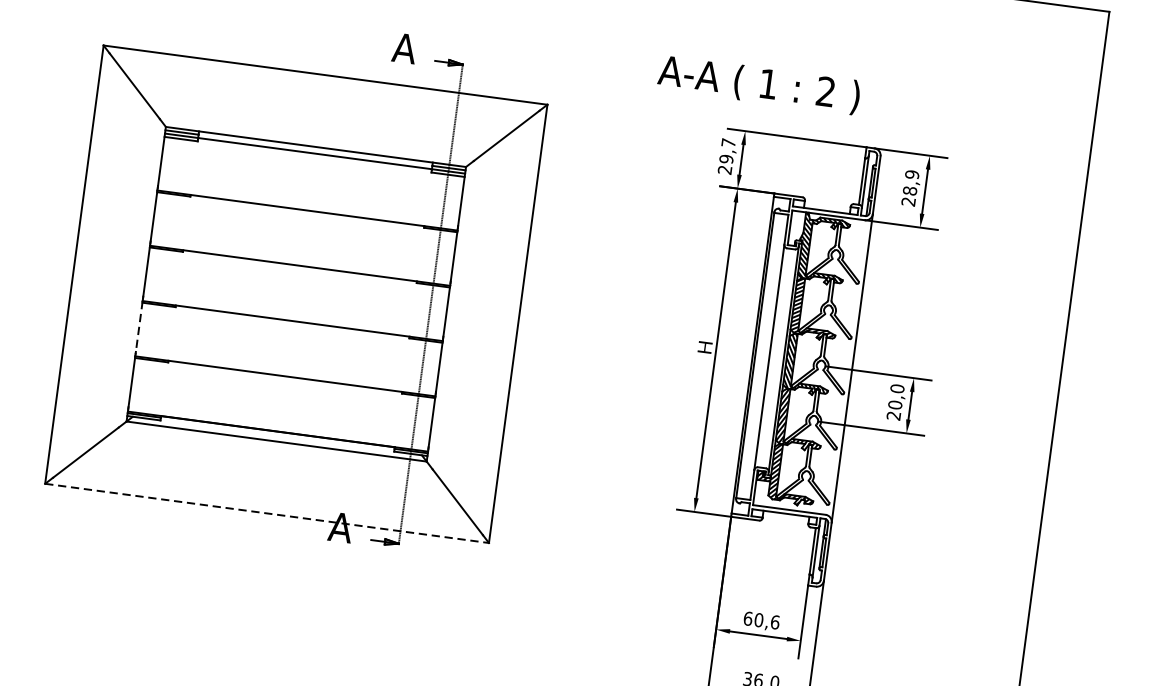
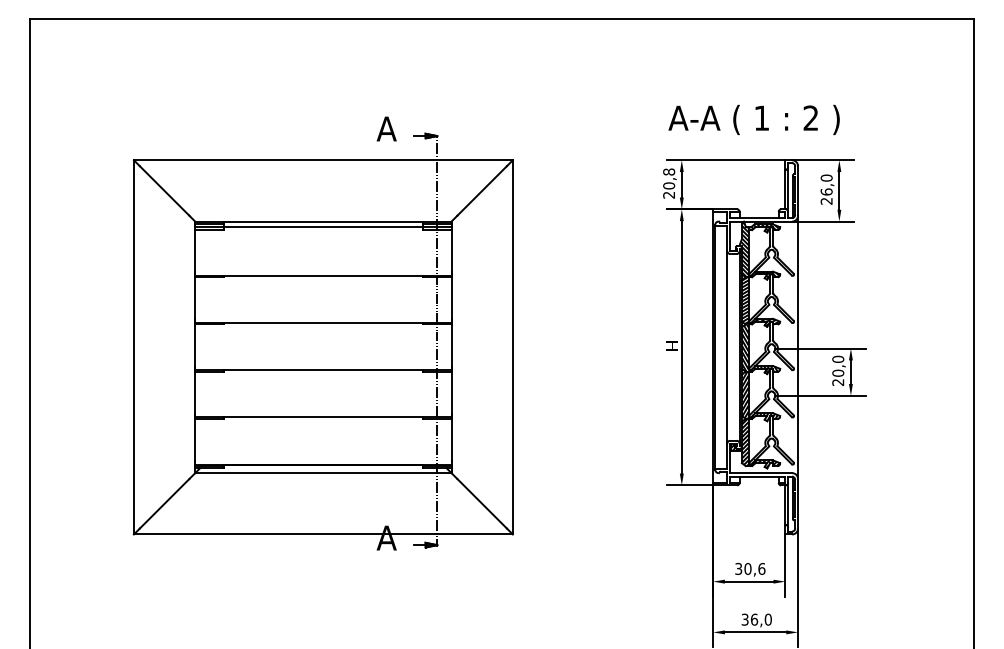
text: (758, 84) -> (753, 119), moved
text: (728, 150) -> (669, 178), 29,7 -> 20,8
text: (911, 182) -> (826, 184), 28,9 -> 26,0
line: (139, 325) -> (195, 391), dashed -> solid
line: (267, 513) -> (323, 534), dashed -> solid
text: (747, 618) -> (738, 568), 60,6 -> 30,6

